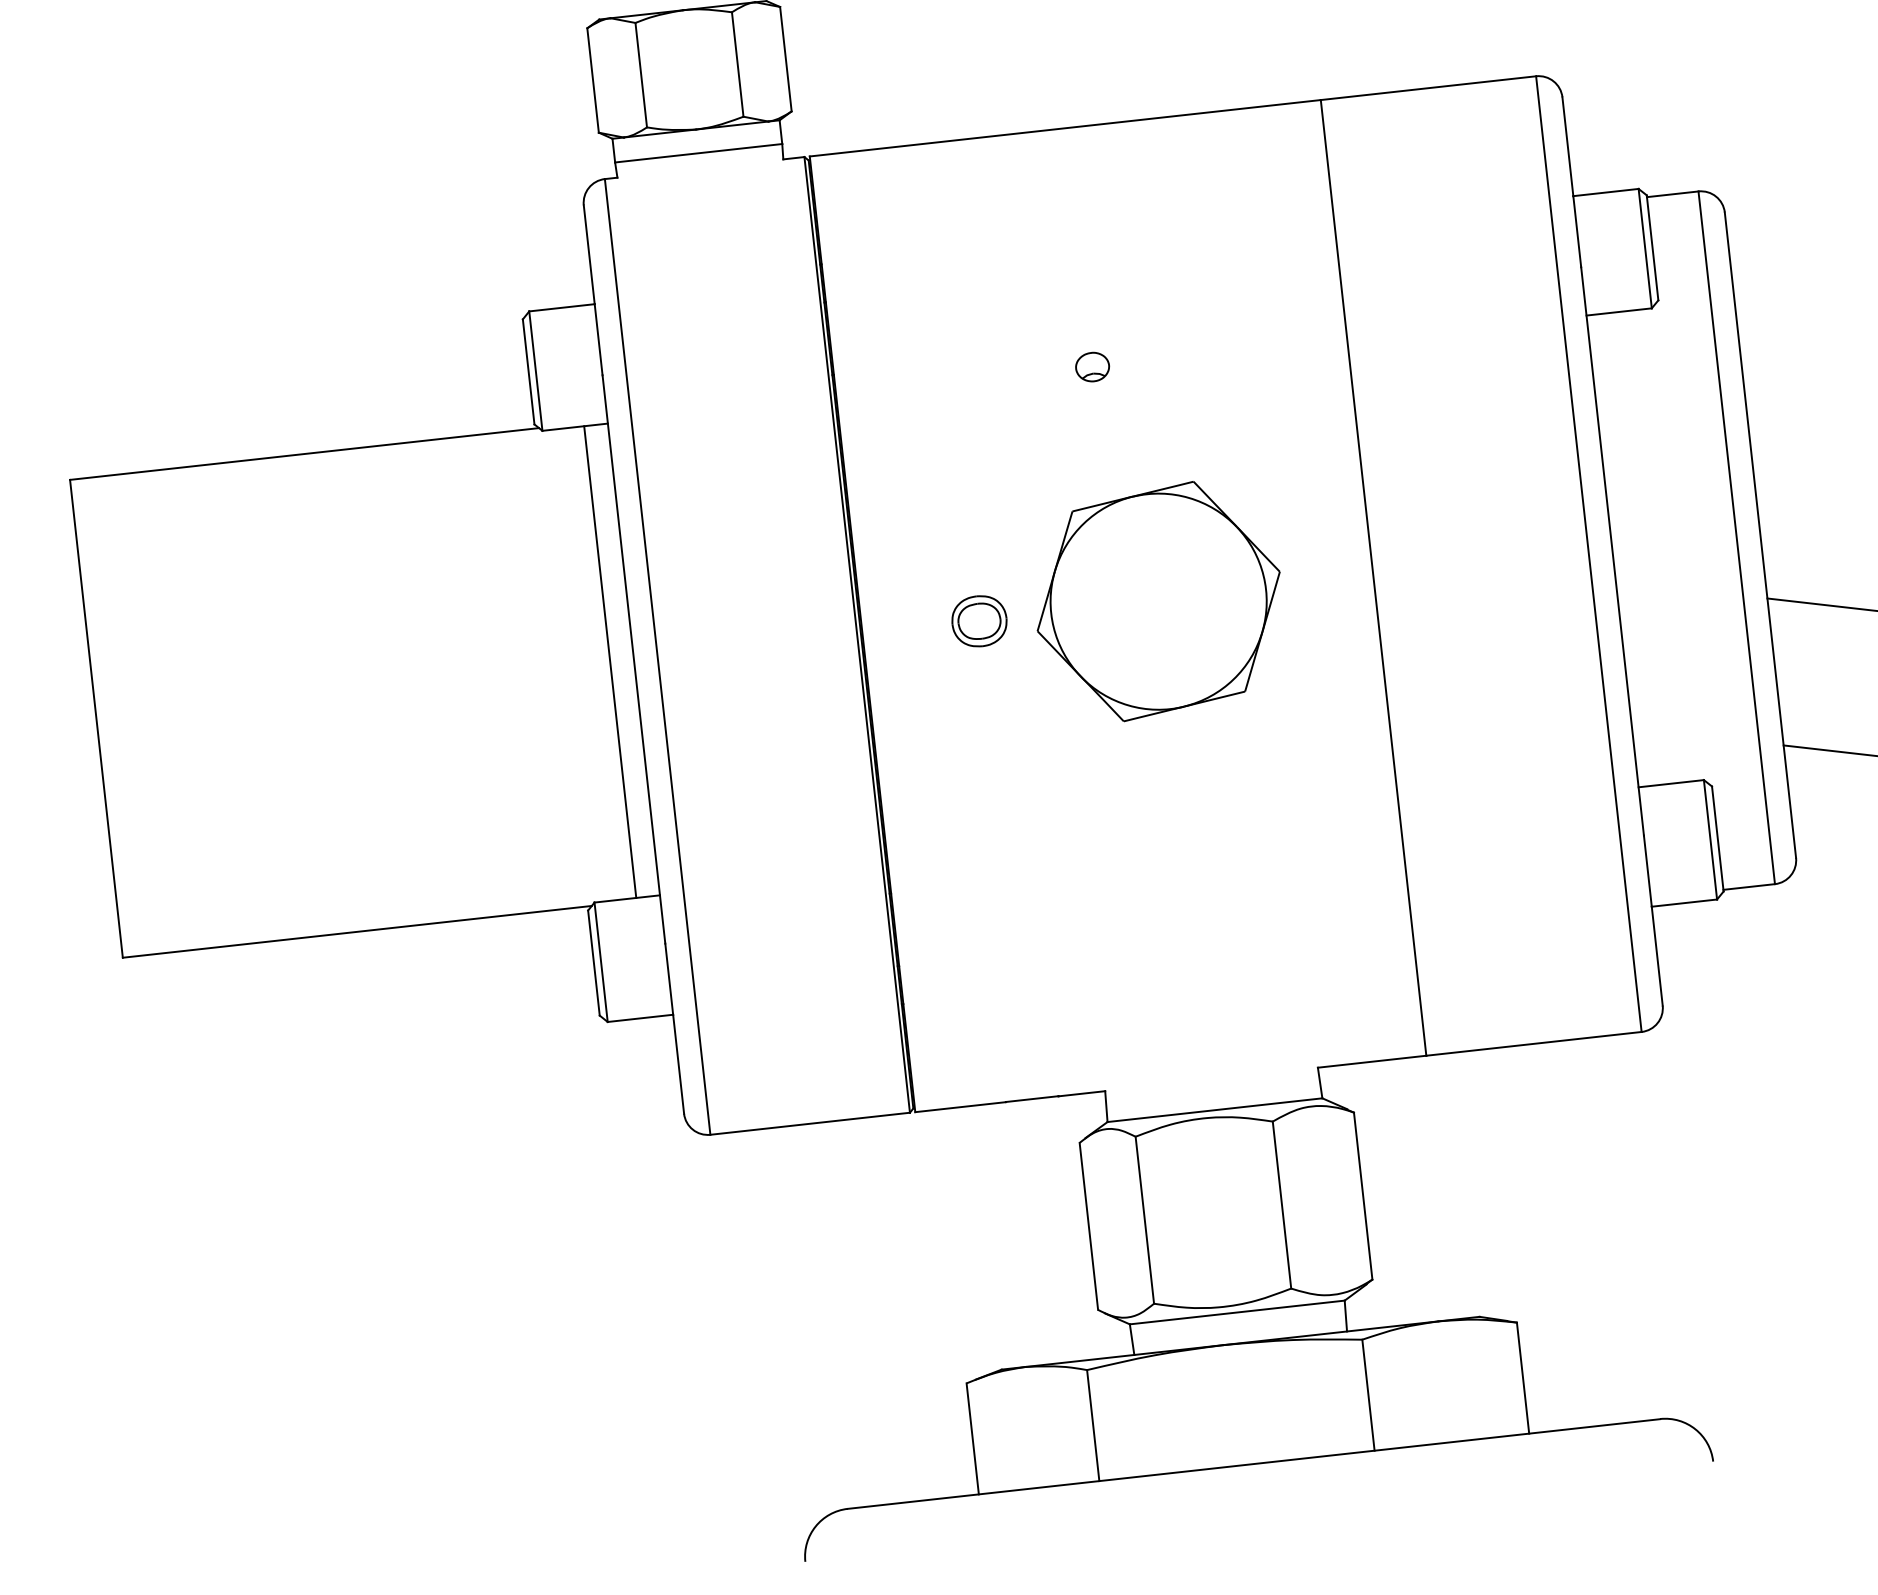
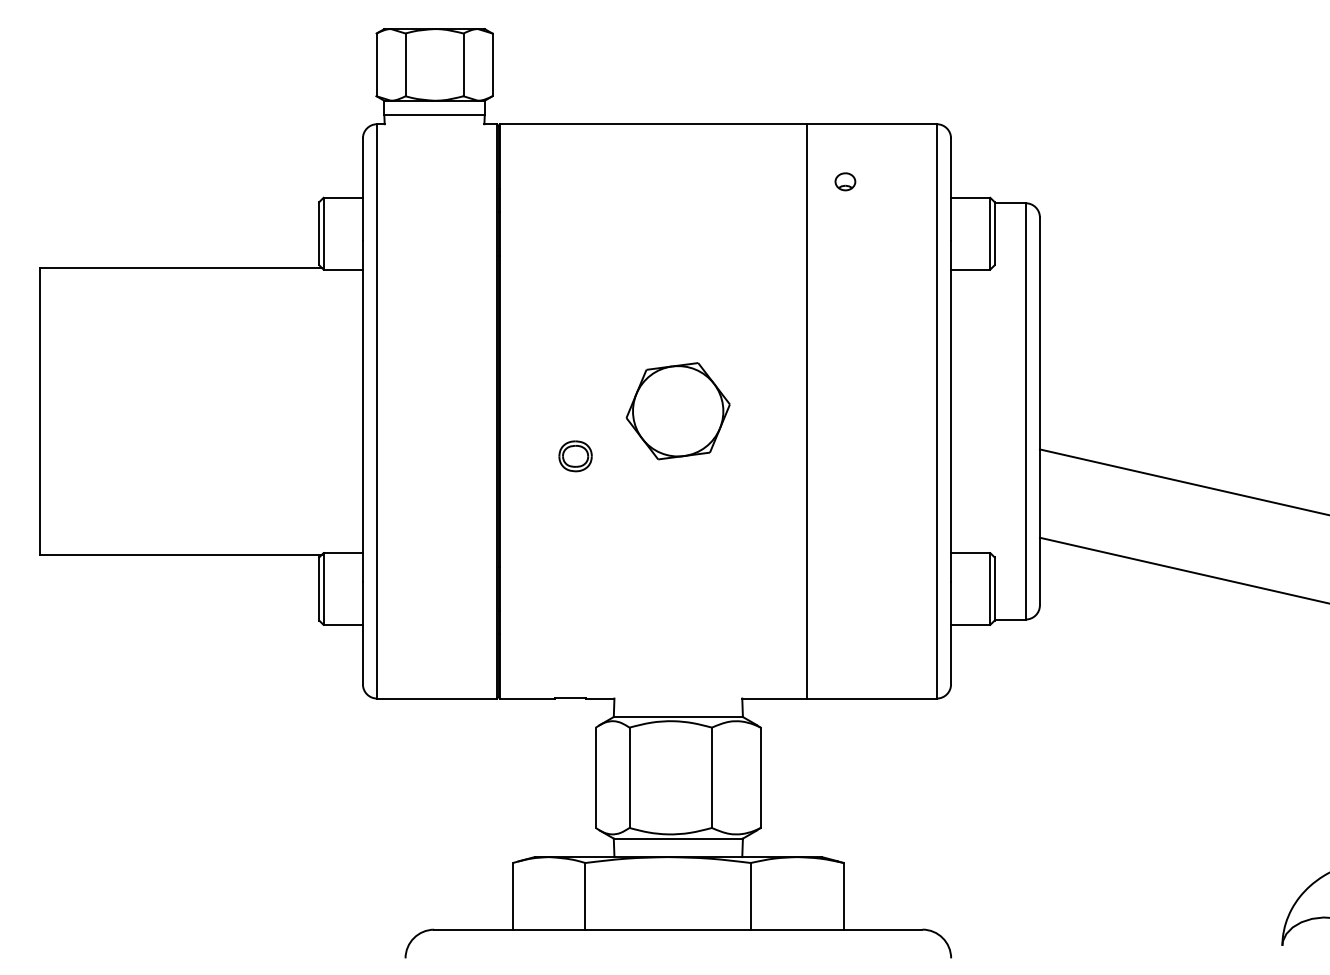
part: (1092, 366) -> (845, 181), moved
part: (1157, 600) -> (677, 410), size x0.7
part: (979, 621) -> (575, 456), moved
line: (609, 662) -> (348, 411), removed

